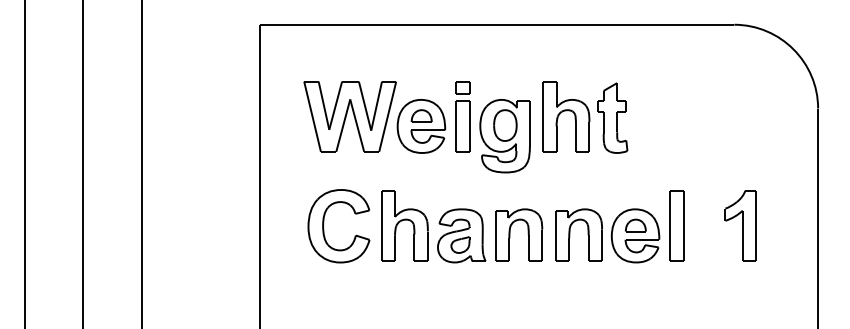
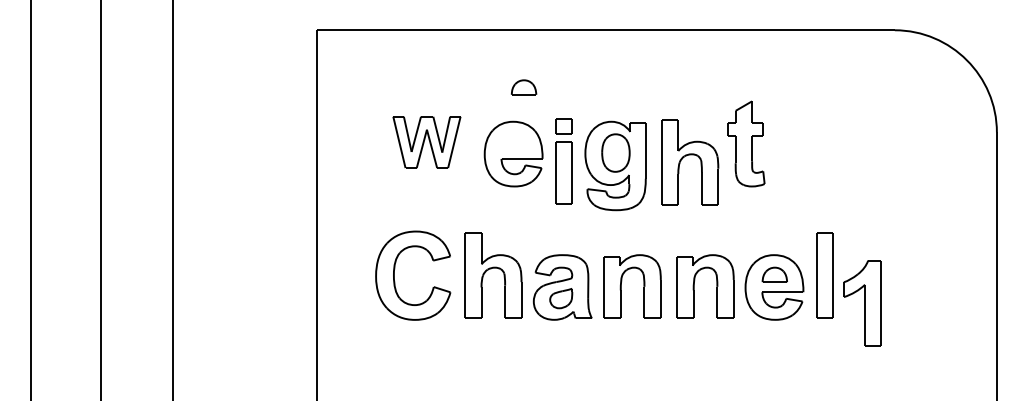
part: (566, 111) -> (690, 155), moved
part: (349, 116) -> (426, 142), size x0.6
part: (422, 116) -> (524, 87), moved
part: (462, 116) -> (563, 161), moved
part: (740, 226) -> (862, 303), moved

